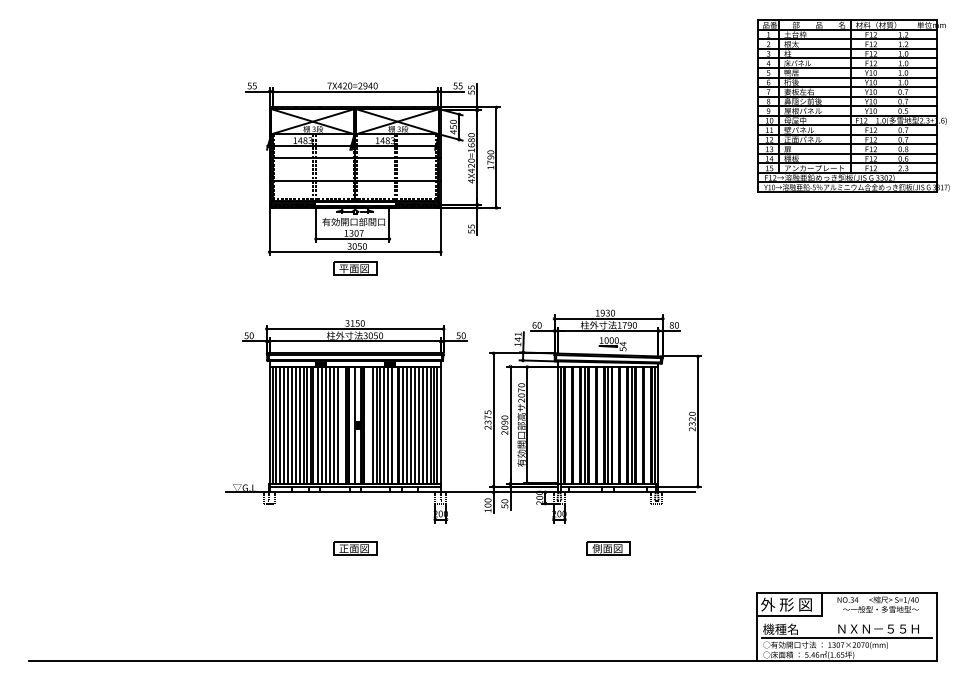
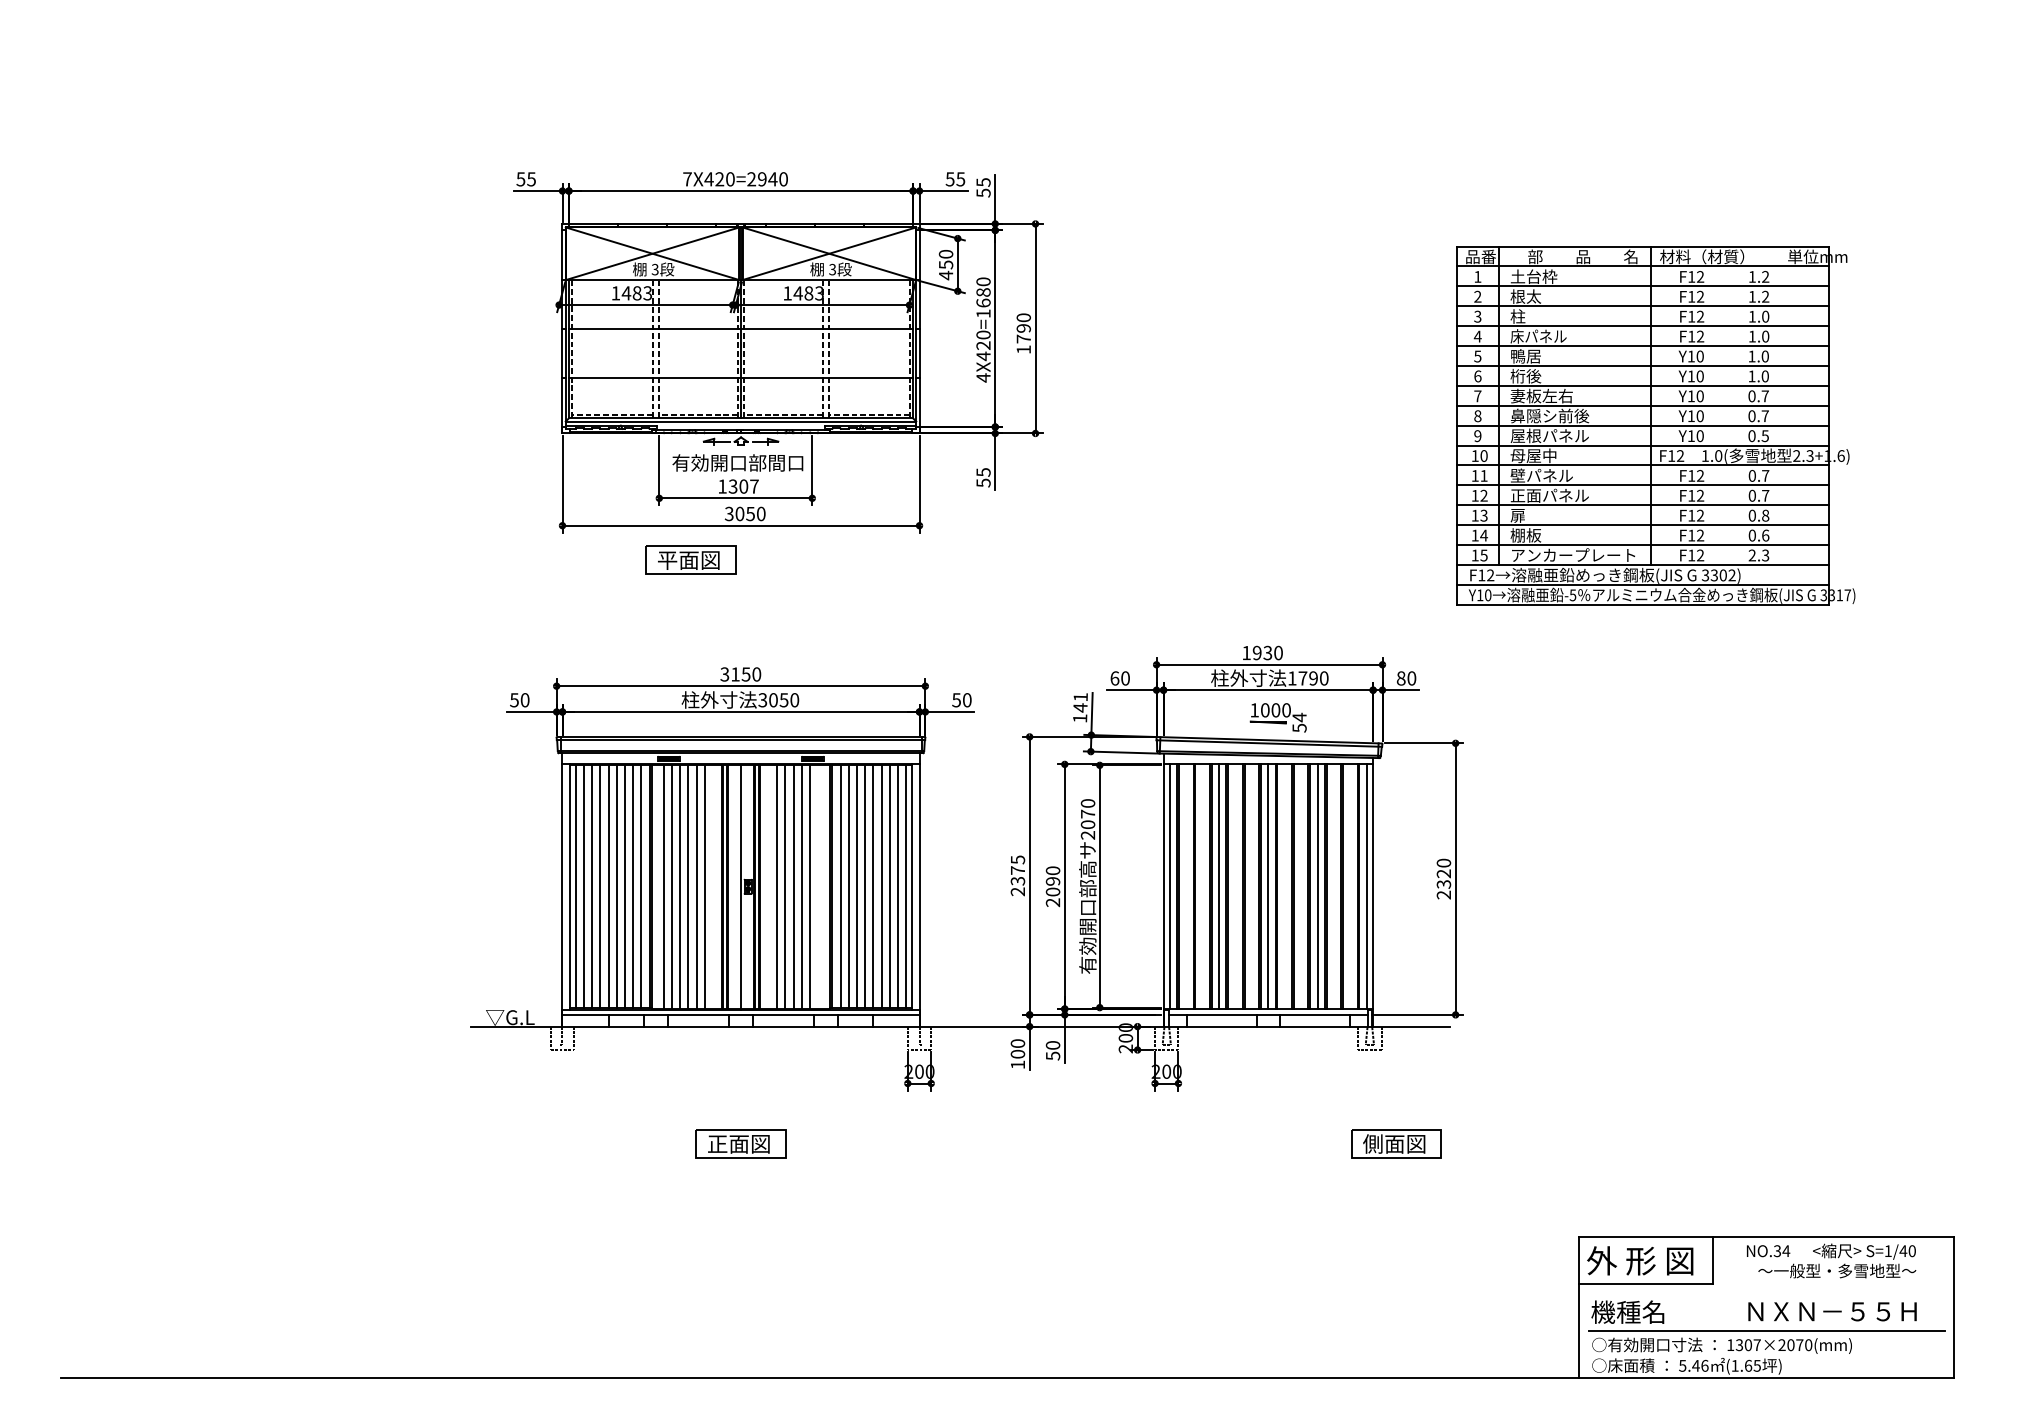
part: (853, 105) -> (1654, 424), moved
part: (355, 268) -> (691, 559), moved
line: (392, 425) -> (818, 887), removed
part: (608, 548) -> (1396, 1143), moved

